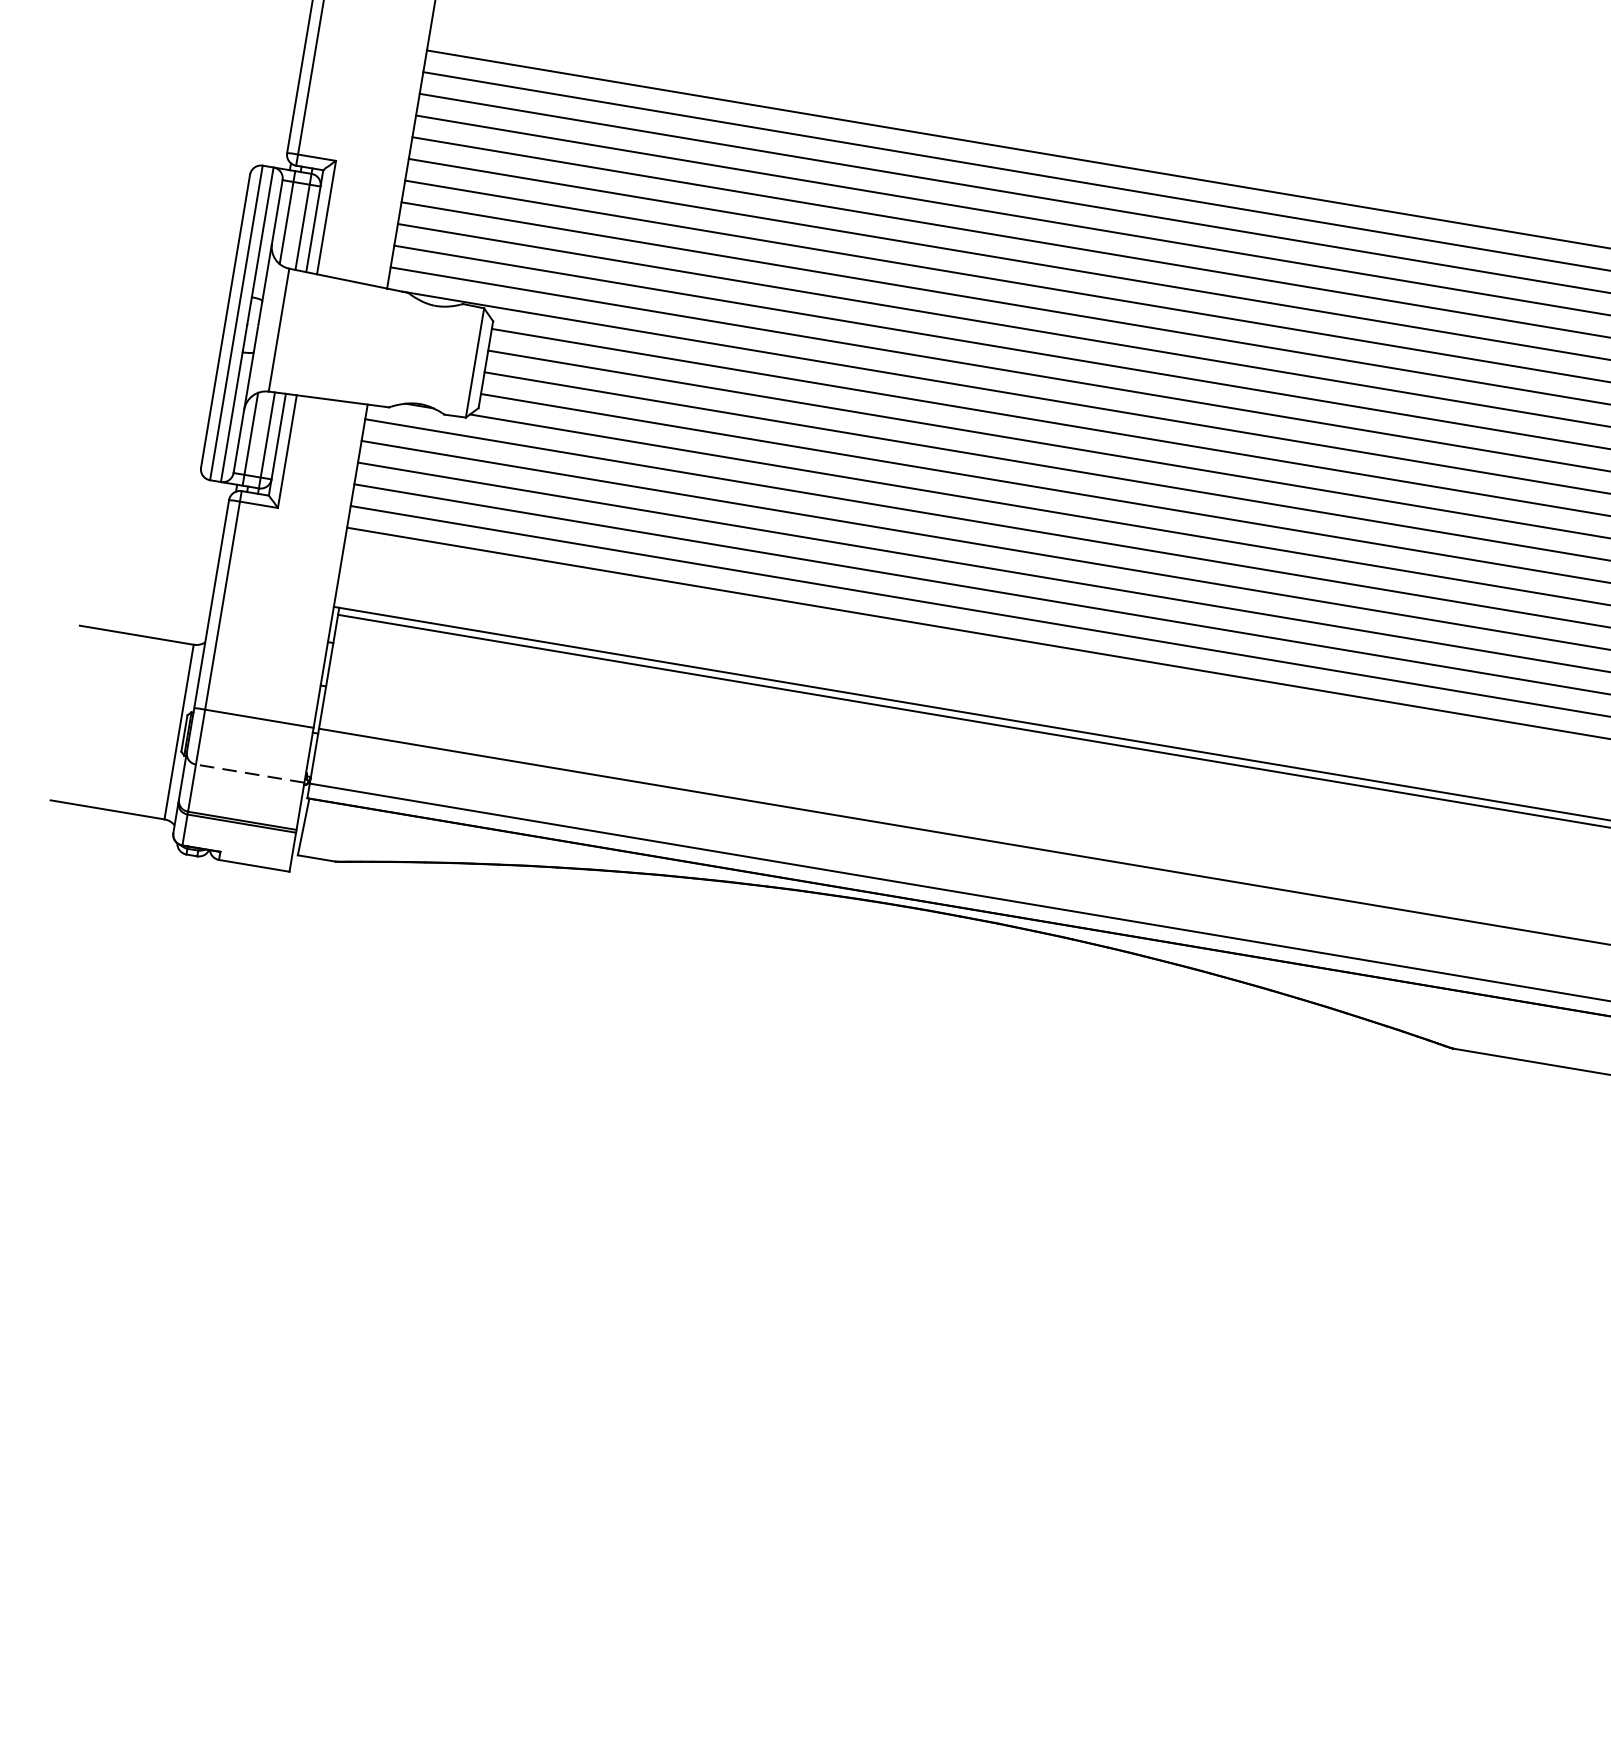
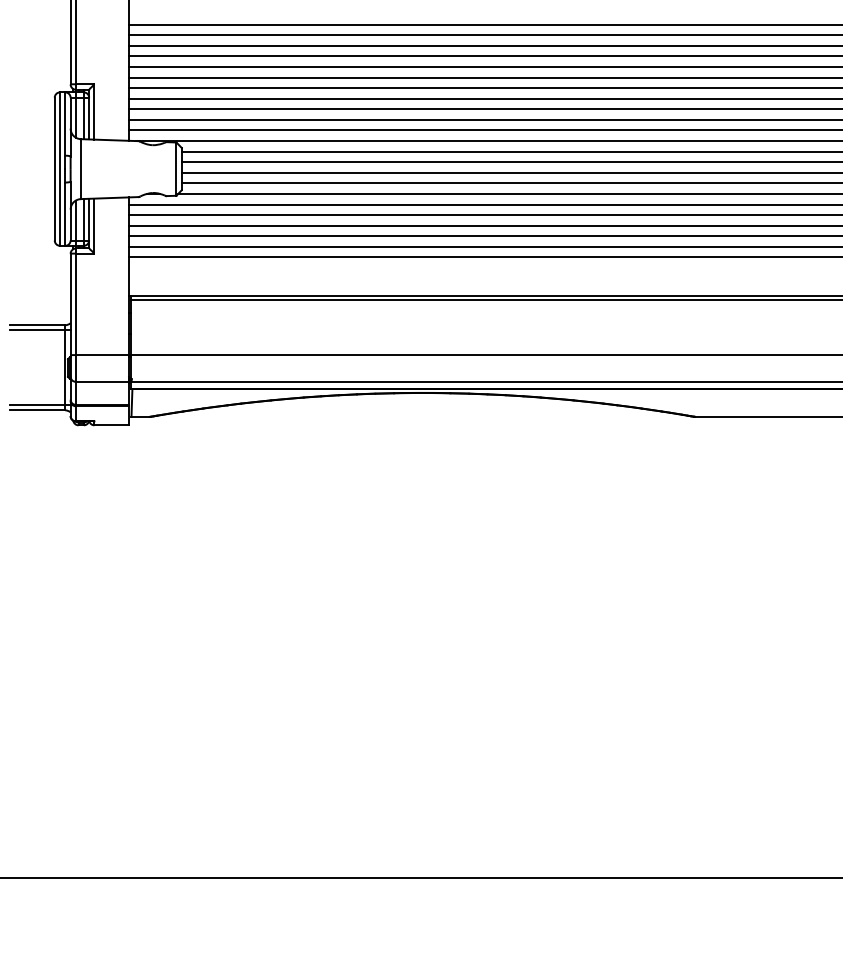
line: (138, 646) -> (39, 330), added
line: (248, 772) -> (101, 381), dashed -> solid
line: (113, 800) -> (39, 405), added

